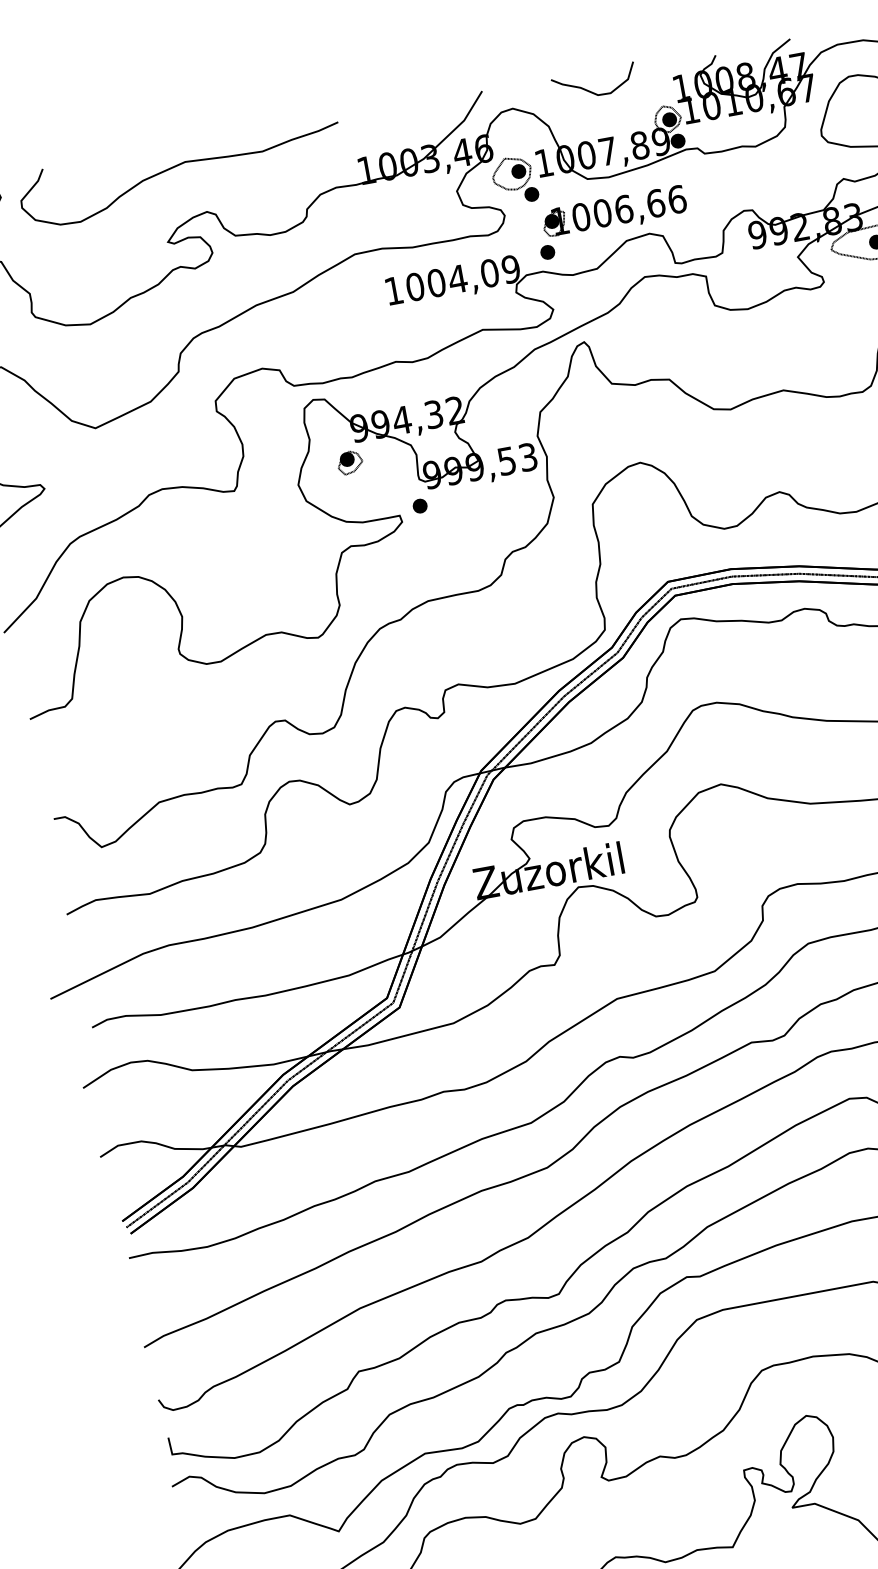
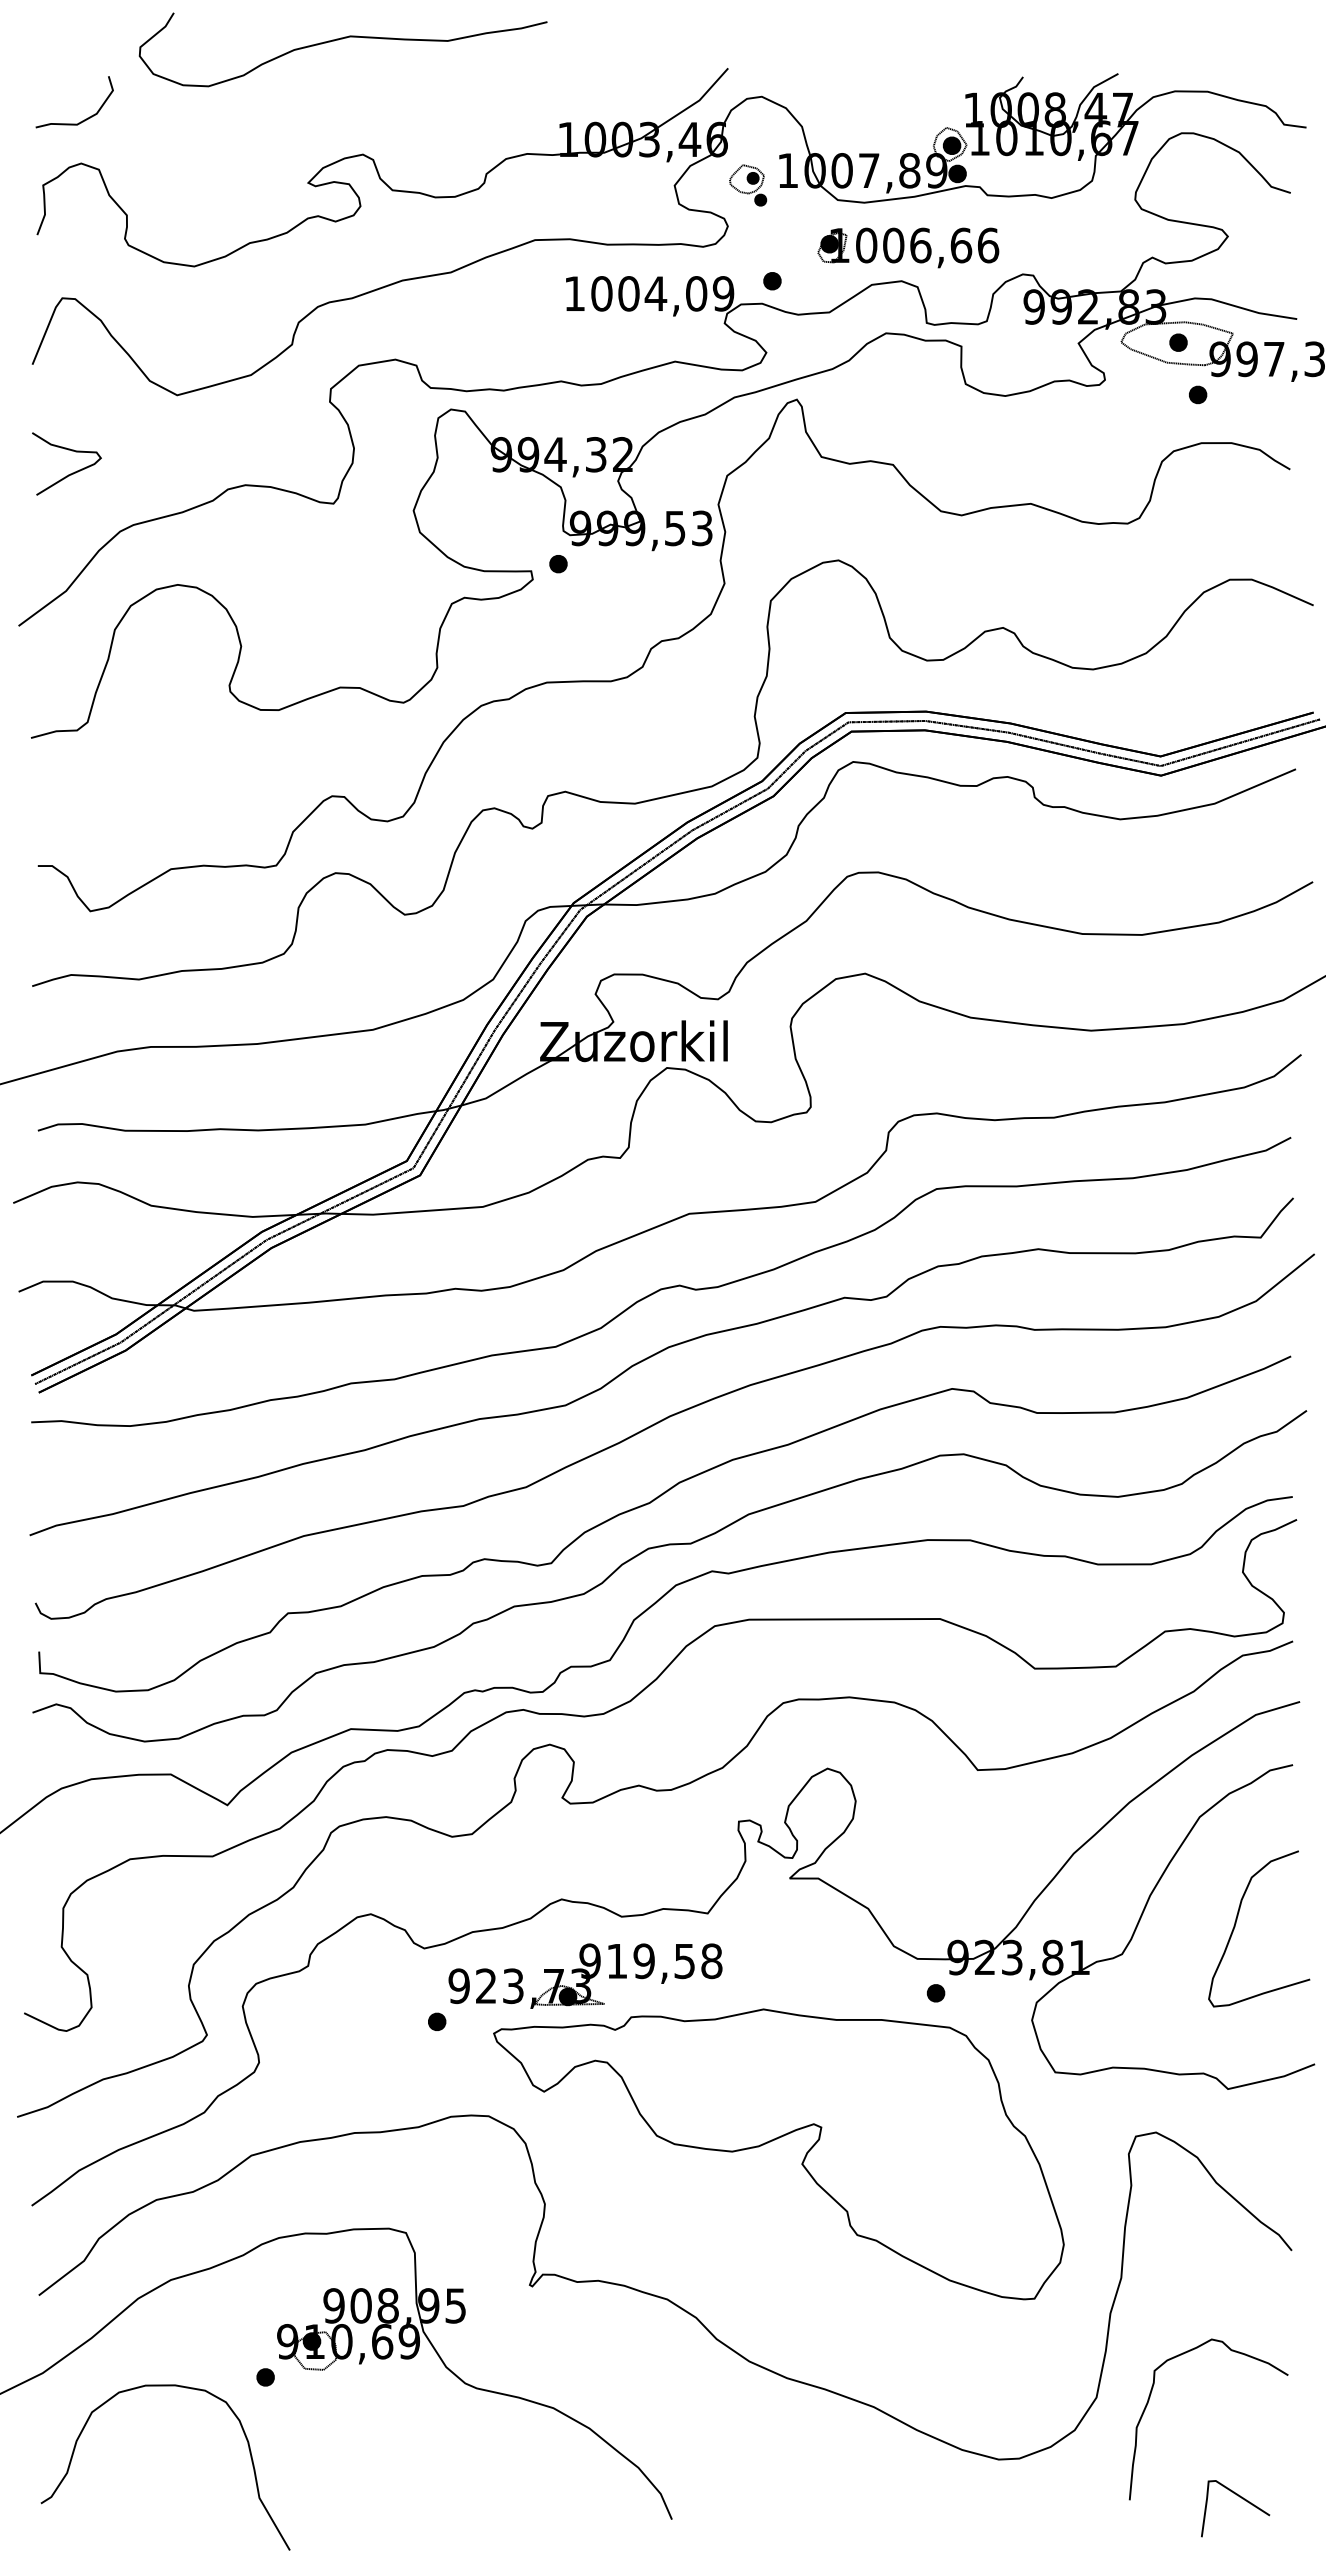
curve: (590, 90) -> (861, 92), removed
curve: (176, 166) -> (338, 40), moved
part: (515, 180) -> (748, 185), size x0.7
part: (614, 212) -> (908, 247), moved
part: (350, 462) -> (482, 494), removed

